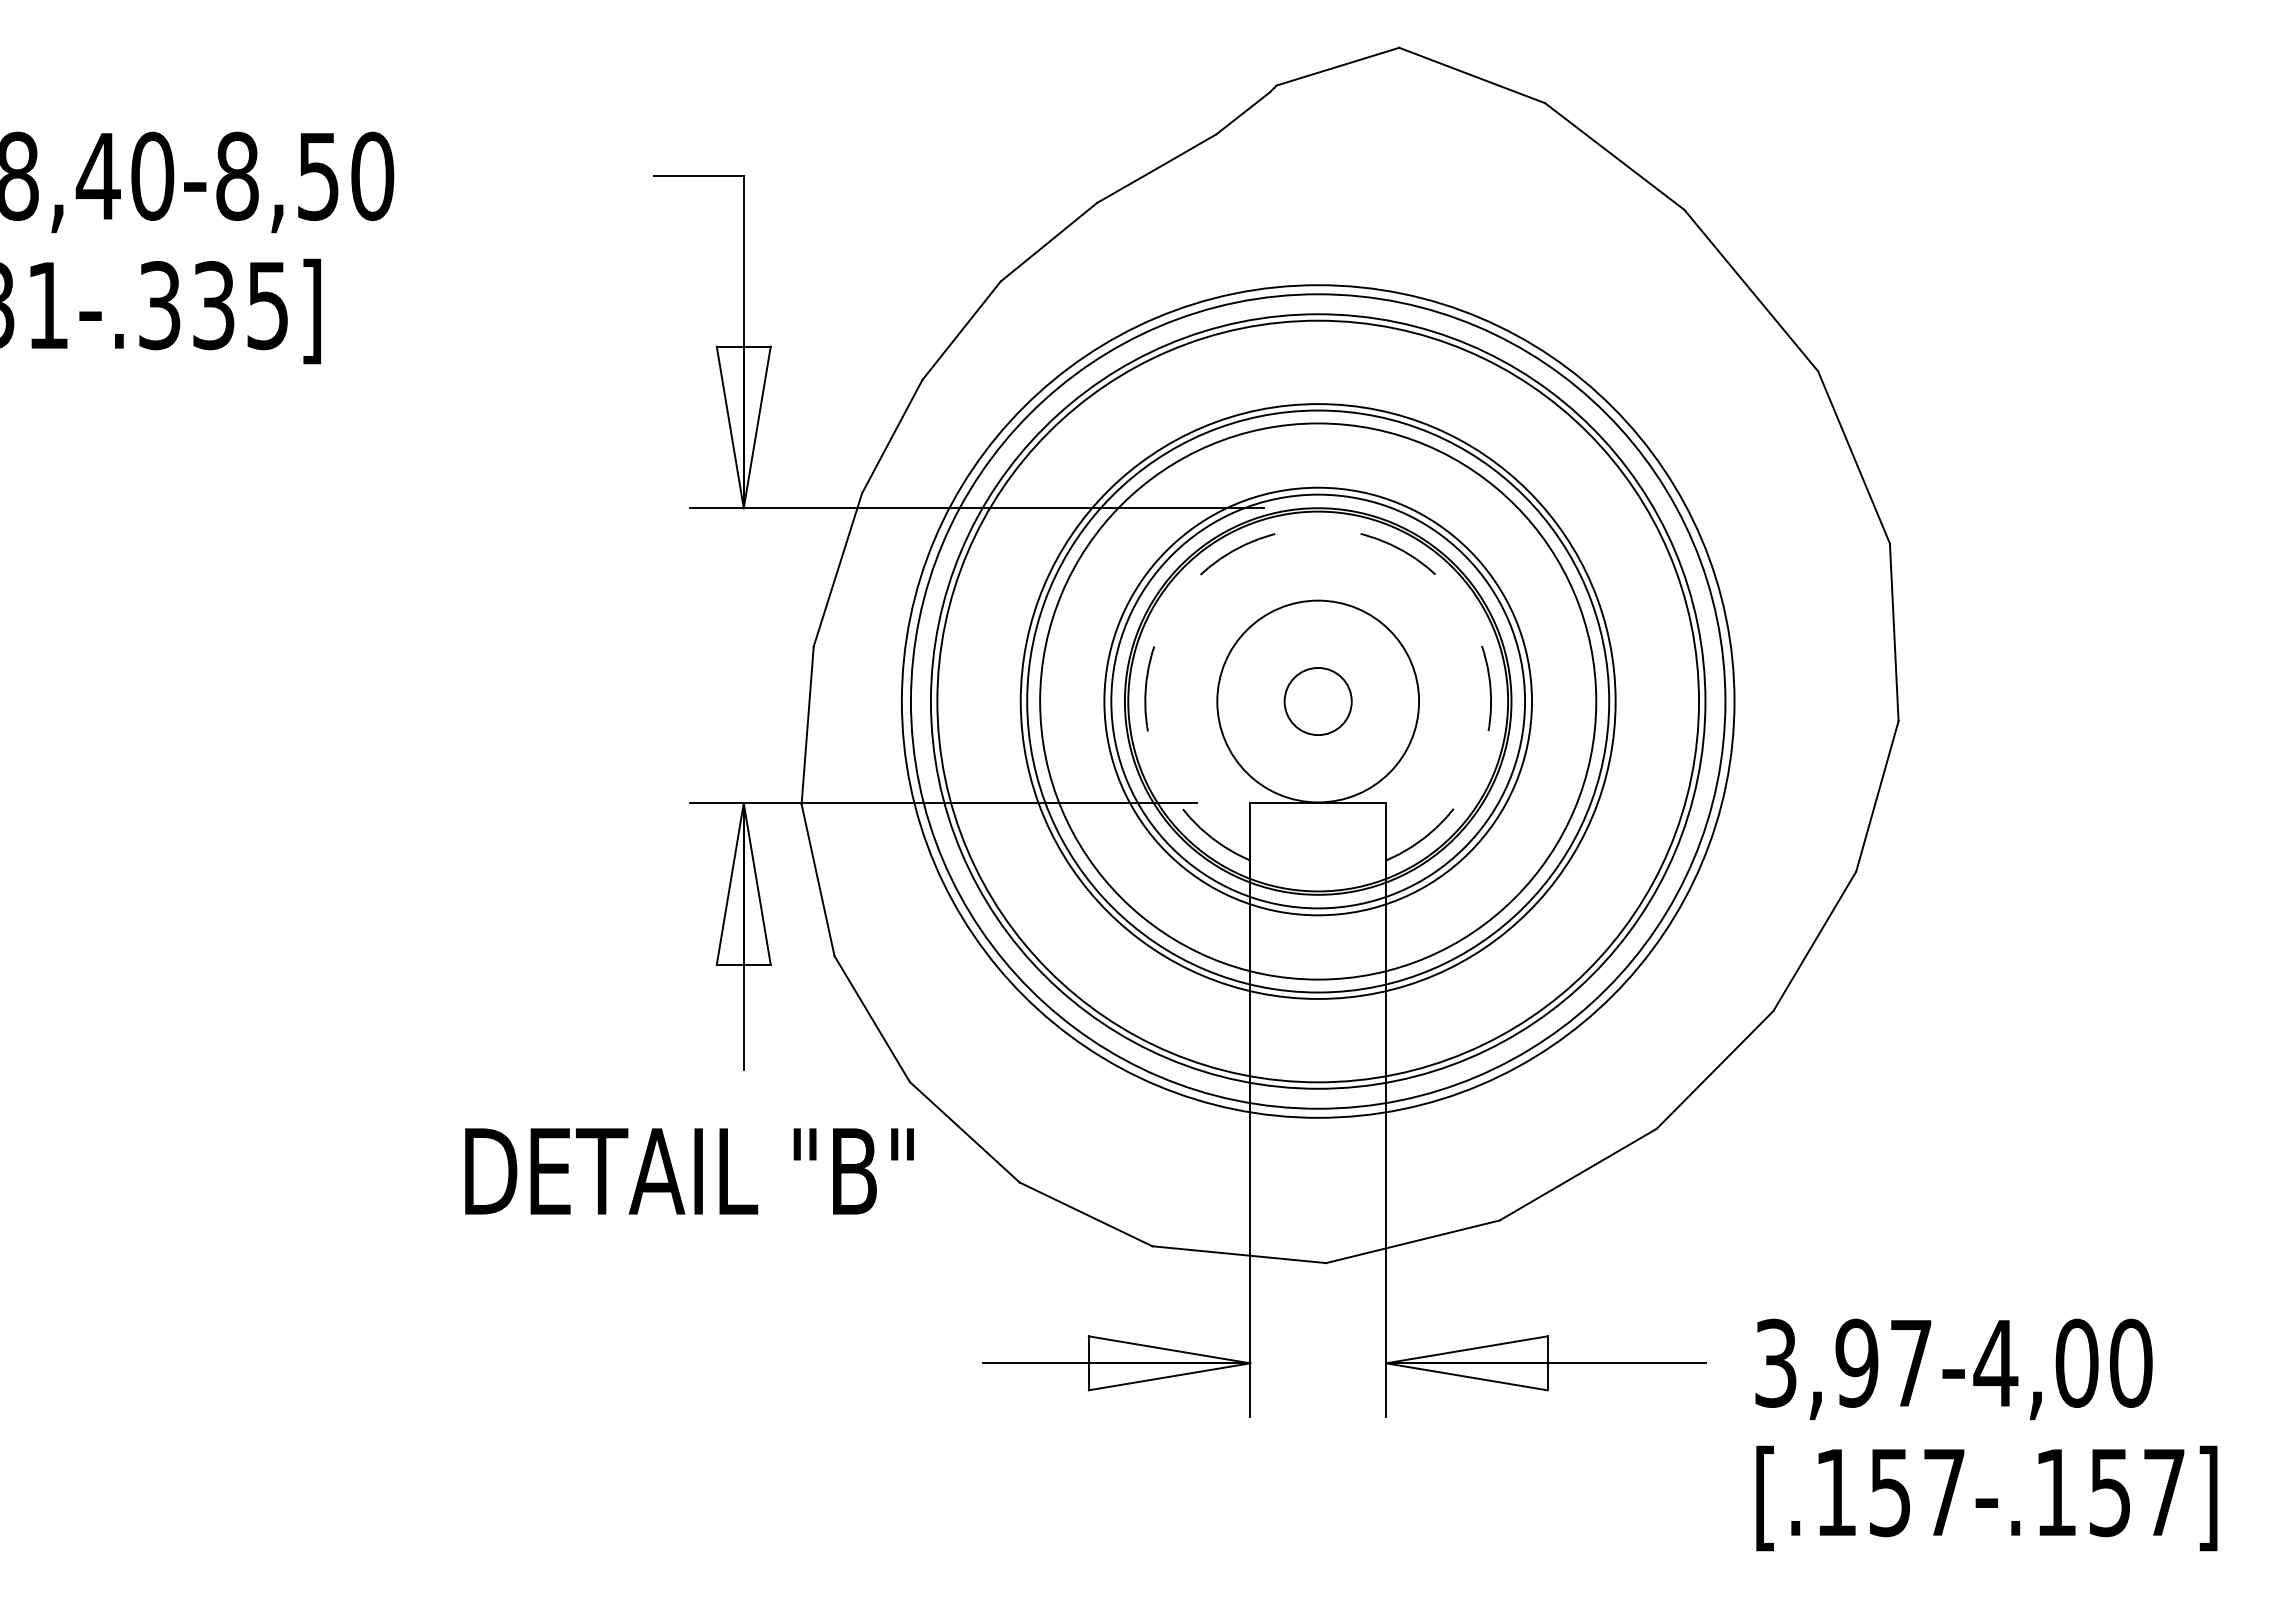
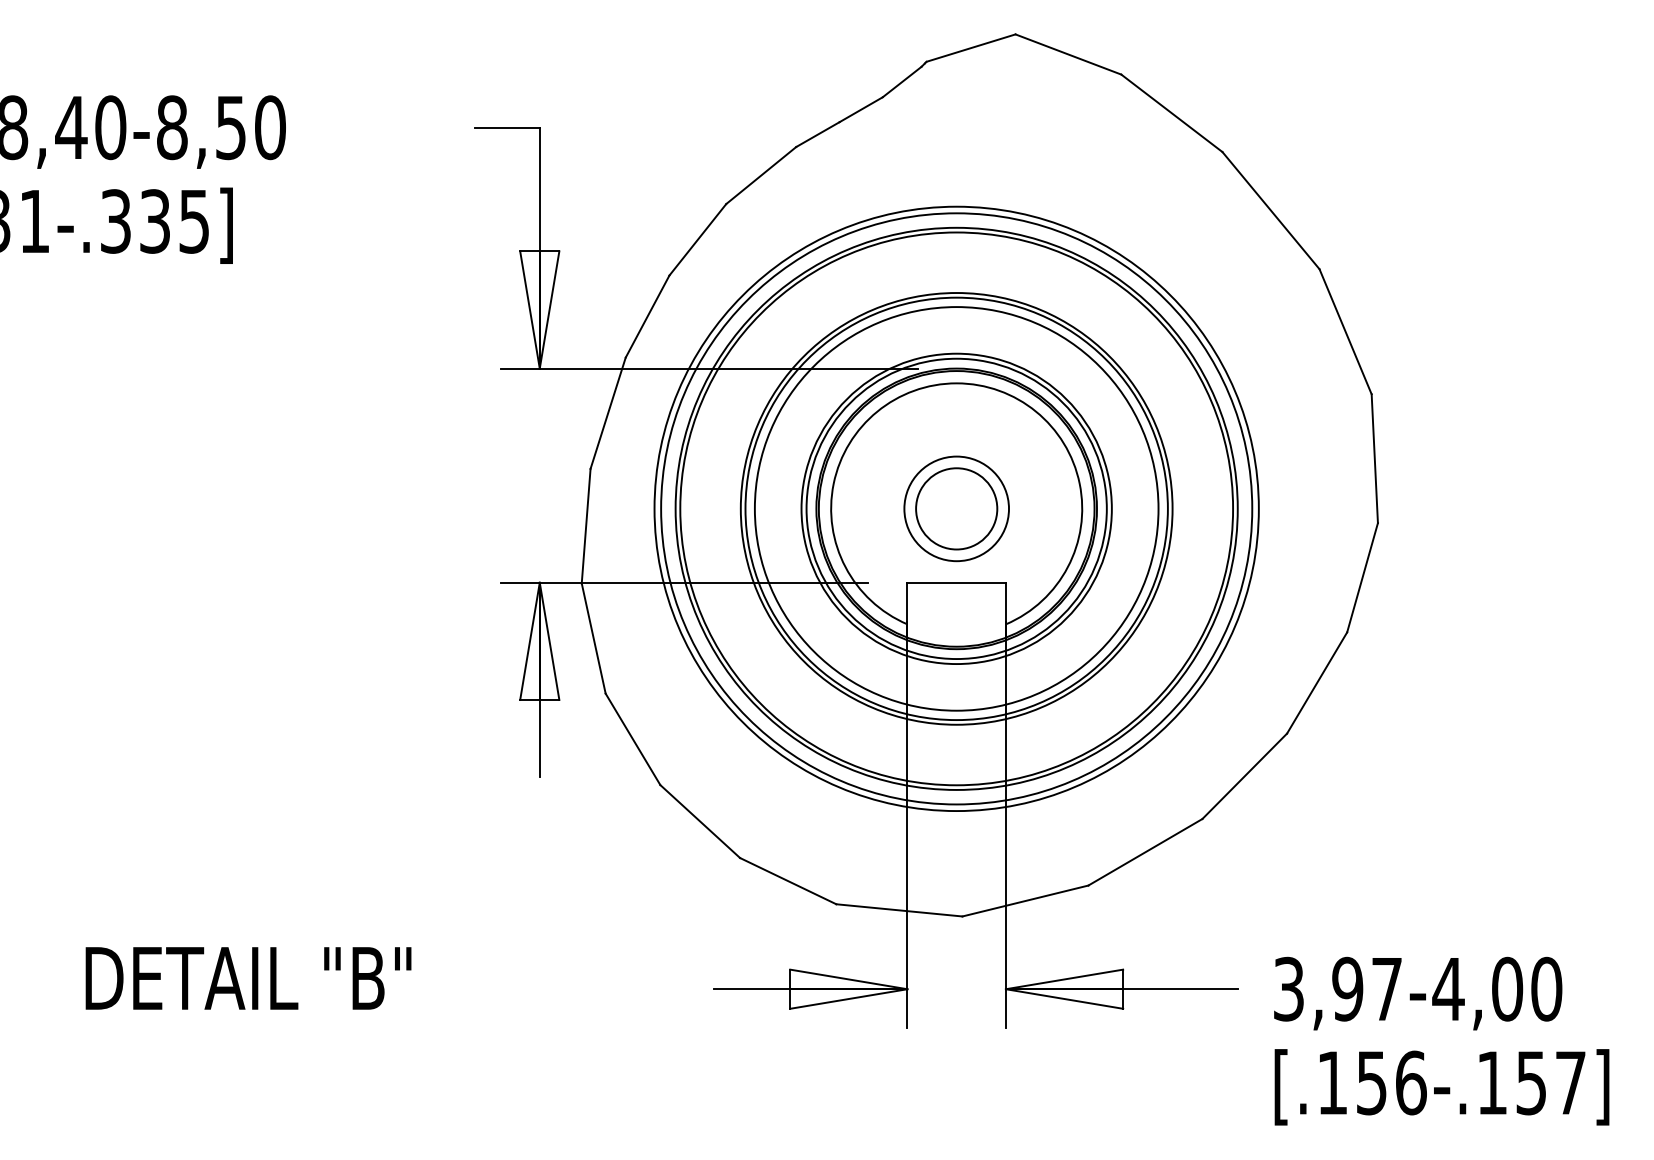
arc: (1318, 528) -> (956, 383), dashed -> solid
circle: (1318, 701) -> (956, 508), size x0.71
circle: (1318, 701) -> (956, 508), size x1.67
text: (689, 1171) -> (248, 978), moved
text: (1944, 1492) -> (1411, 1082), [.157-.157] -> [.156-.157]

